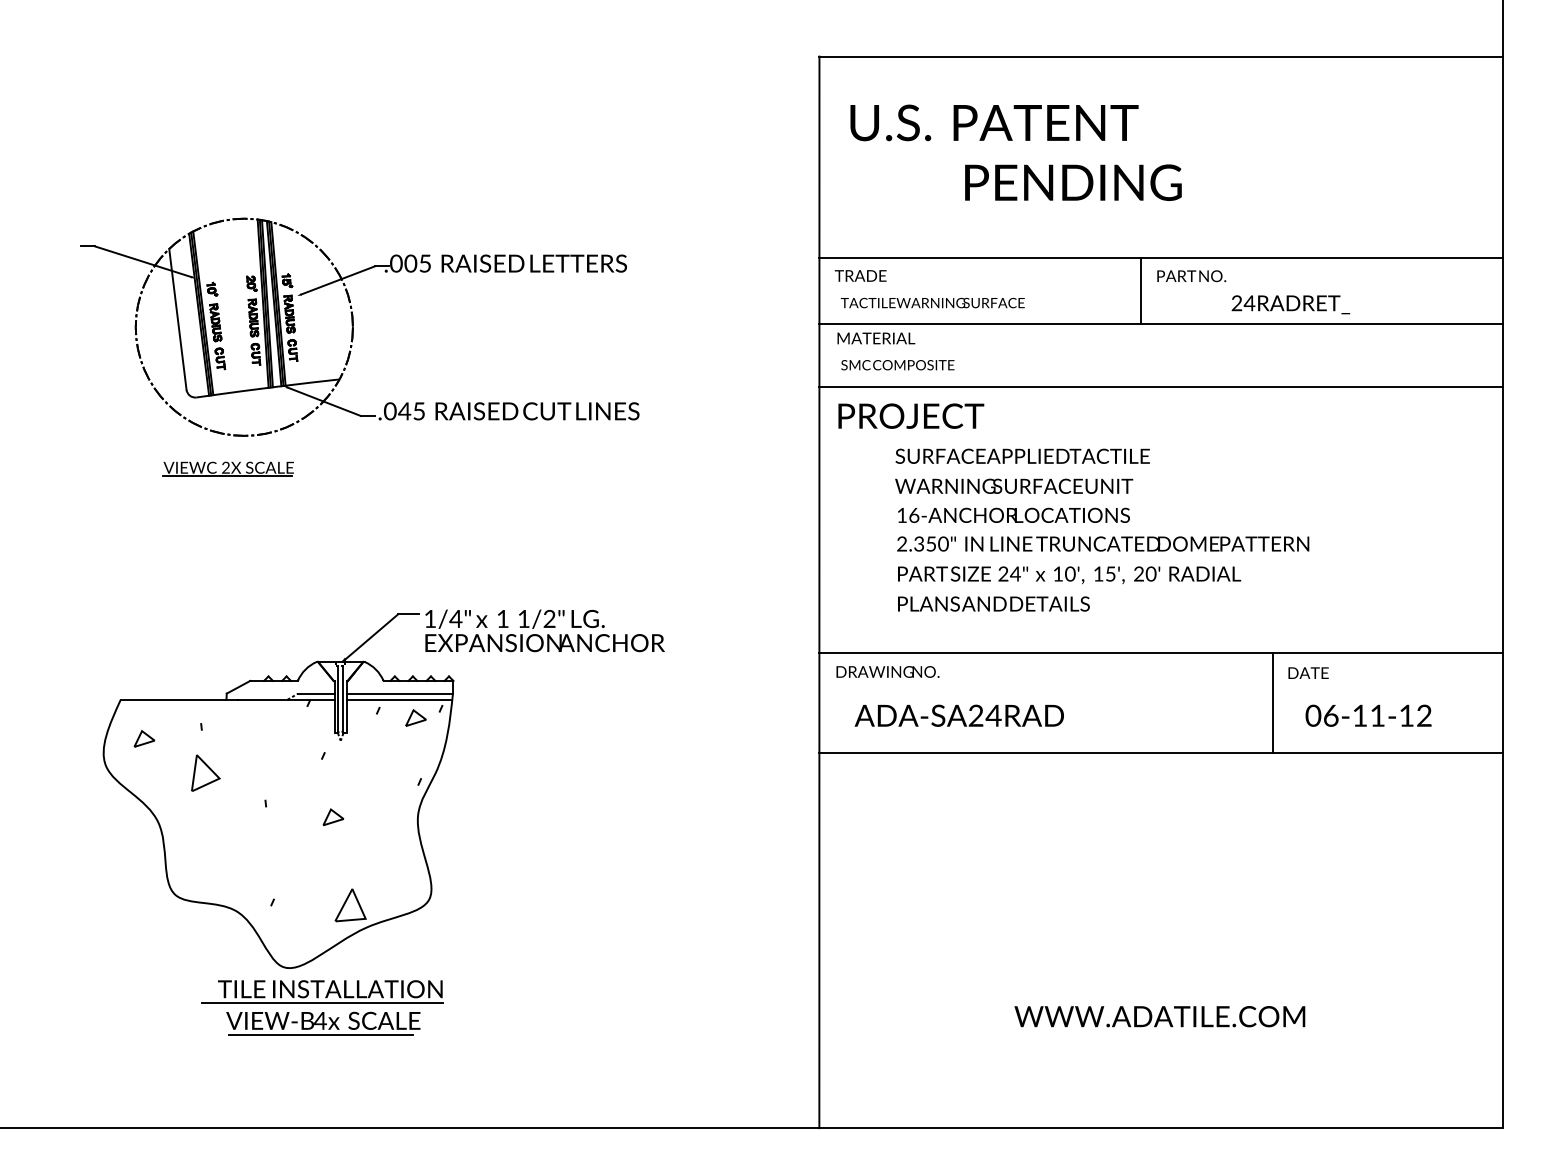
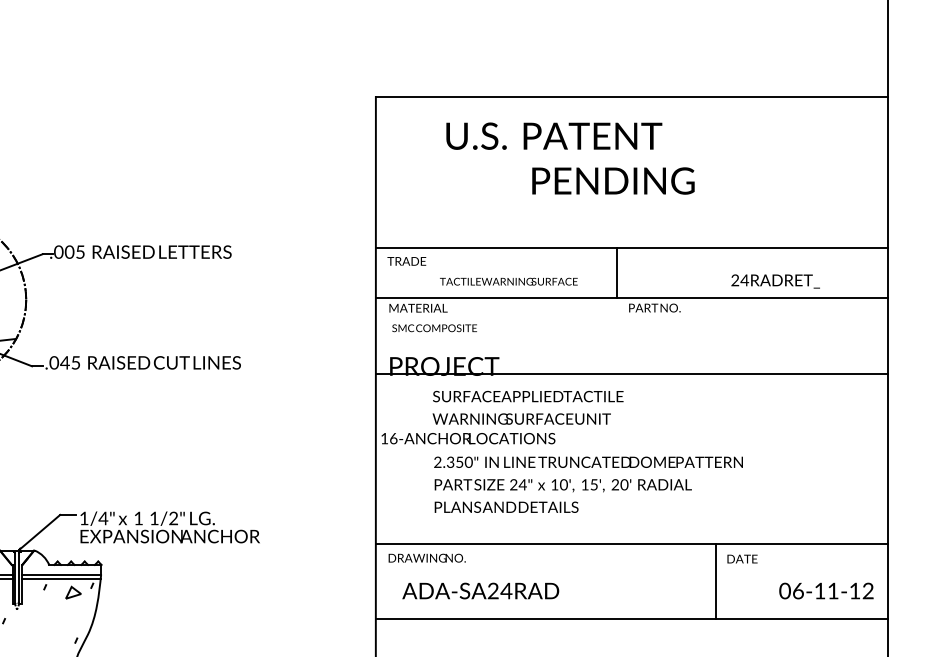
text: (1015, 152) -> (570, 158), moved
text: (1191, 276) -> (654, 308), moved
text: (932, 302) -> (508, 281), moved
text: (1290, 304) -> (775, 281), moved
line: (1160, 386) -> (631, 374), moved
text: (1013, 514) -> (468, 437), moved
text: (1368, 715) -> (826, 590), moved

